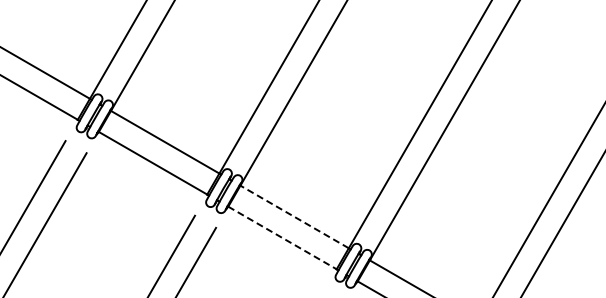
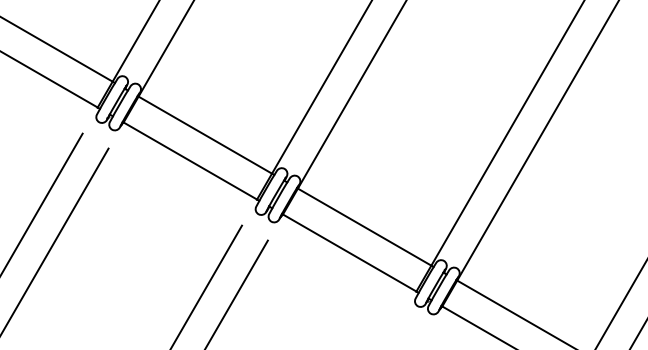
line: (294, 216) -> (364, 226), dashed -> solid
line: (282, 237) -> (349, 252), dashed -> solid

